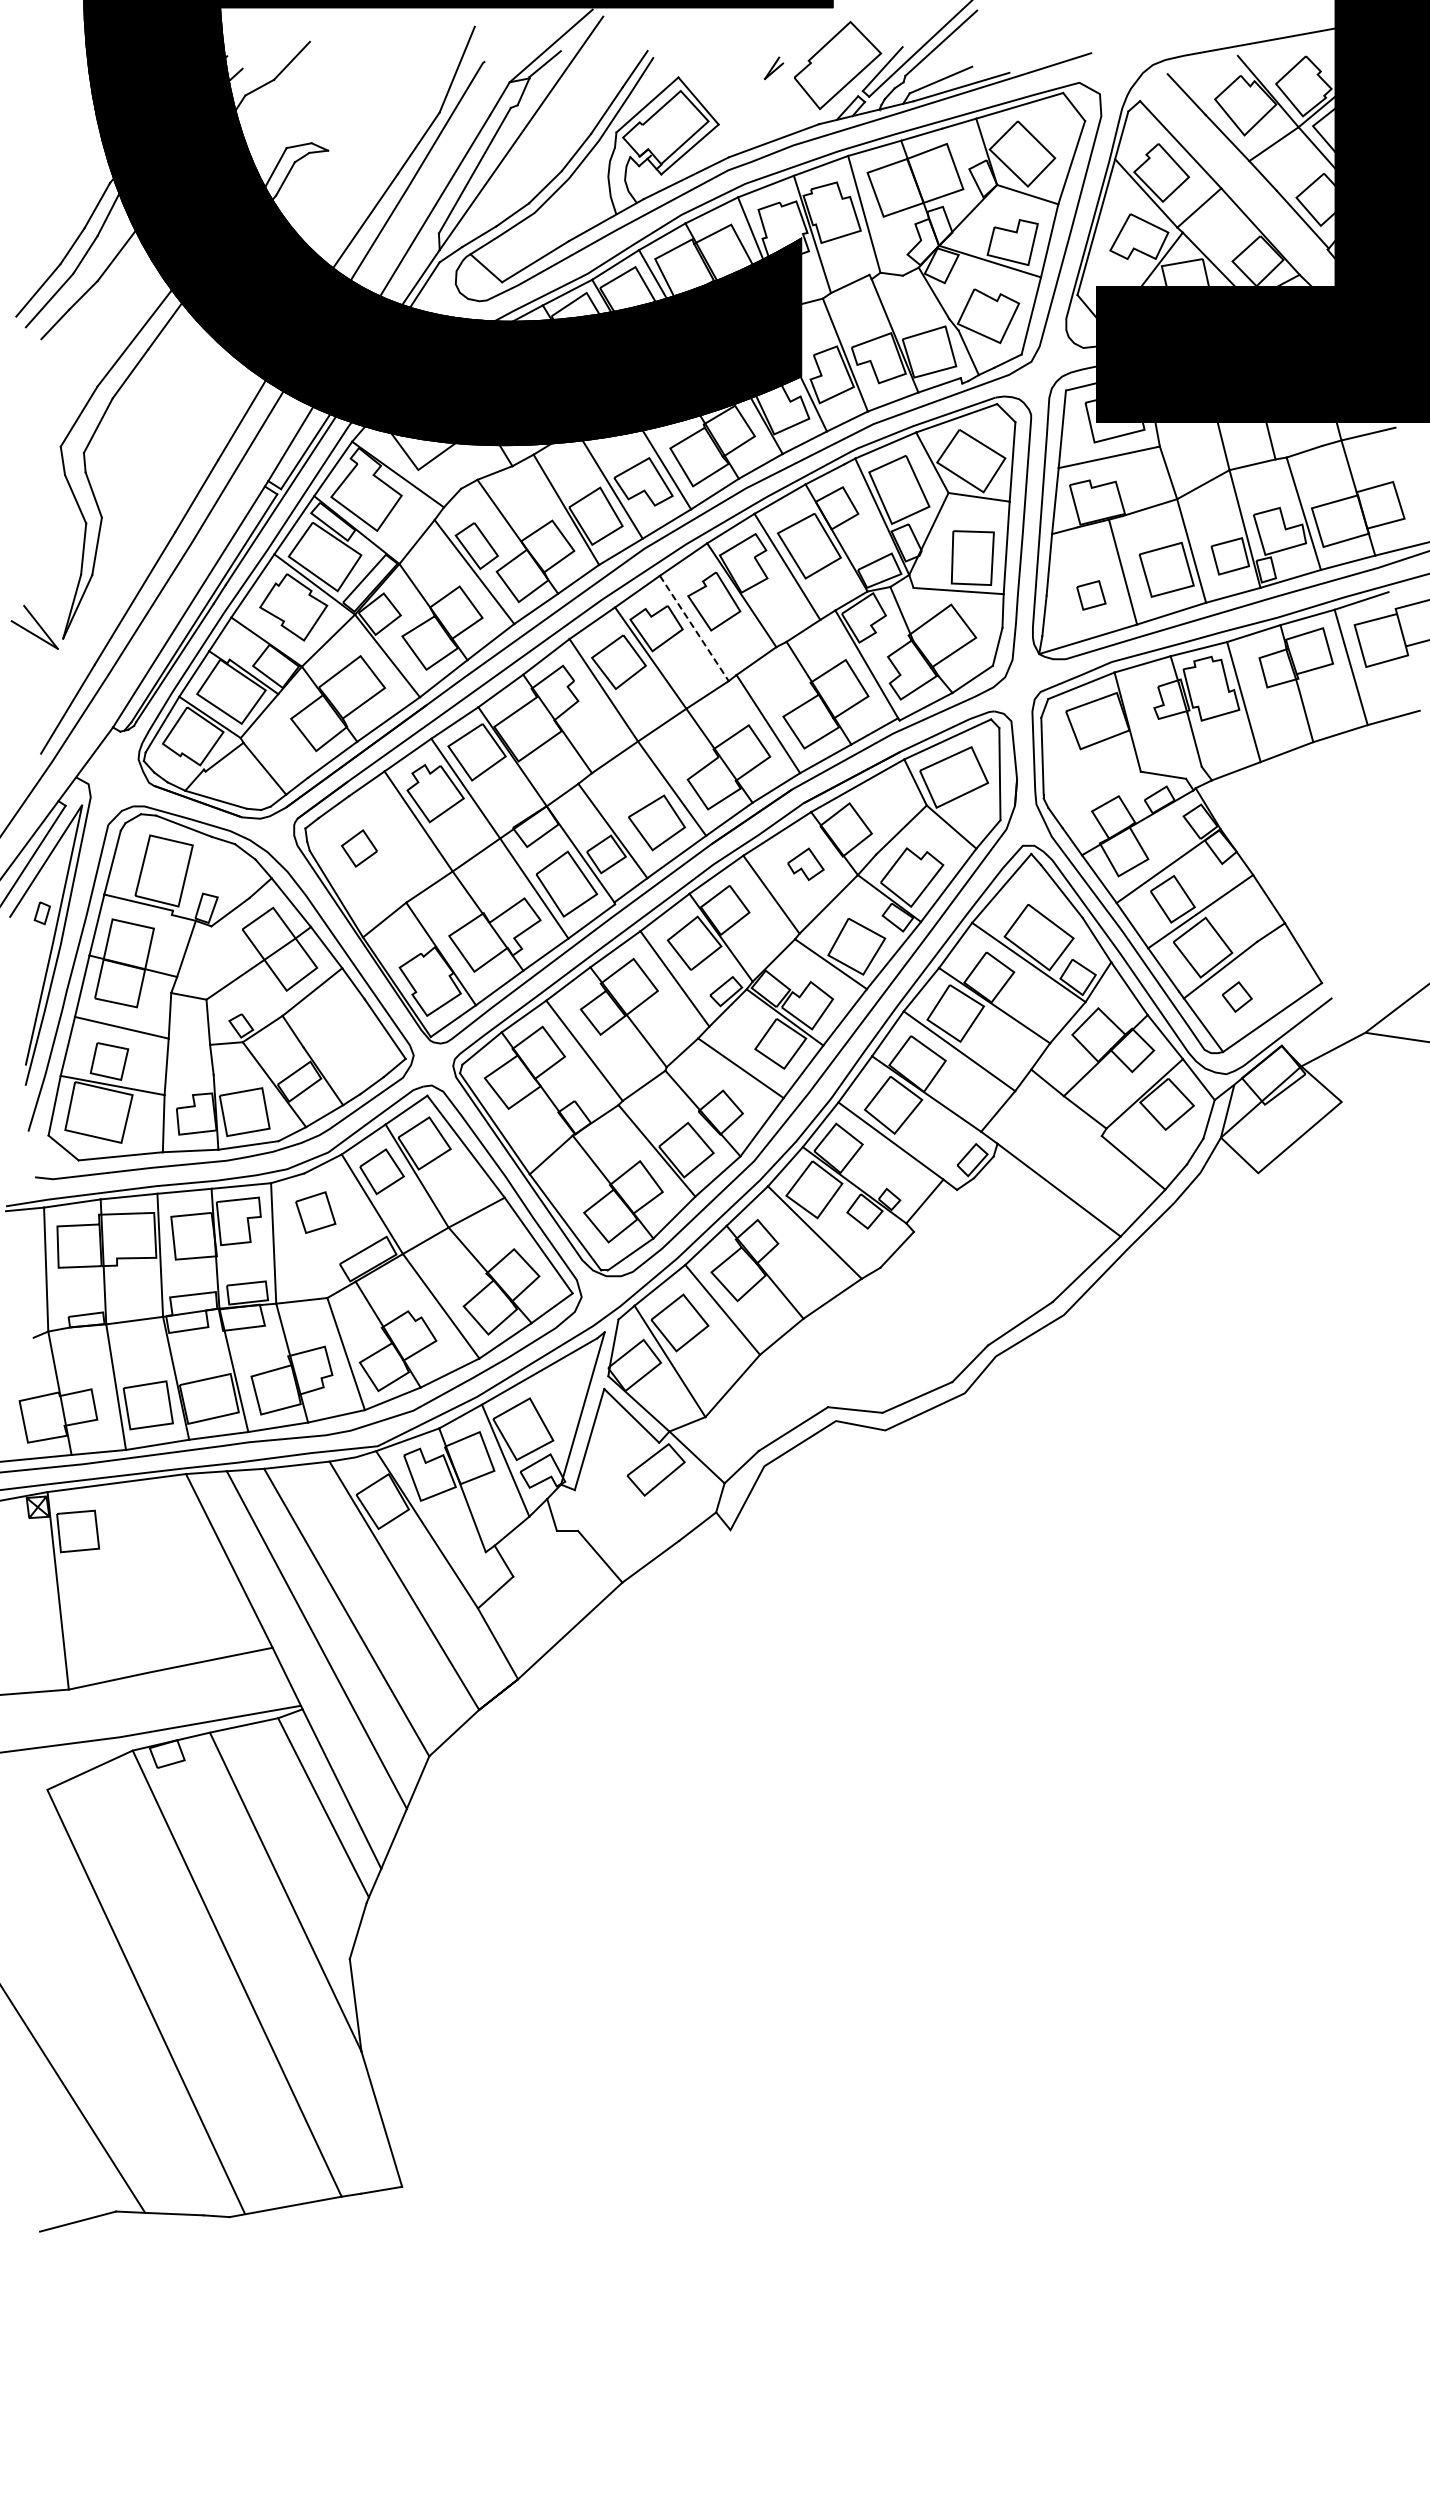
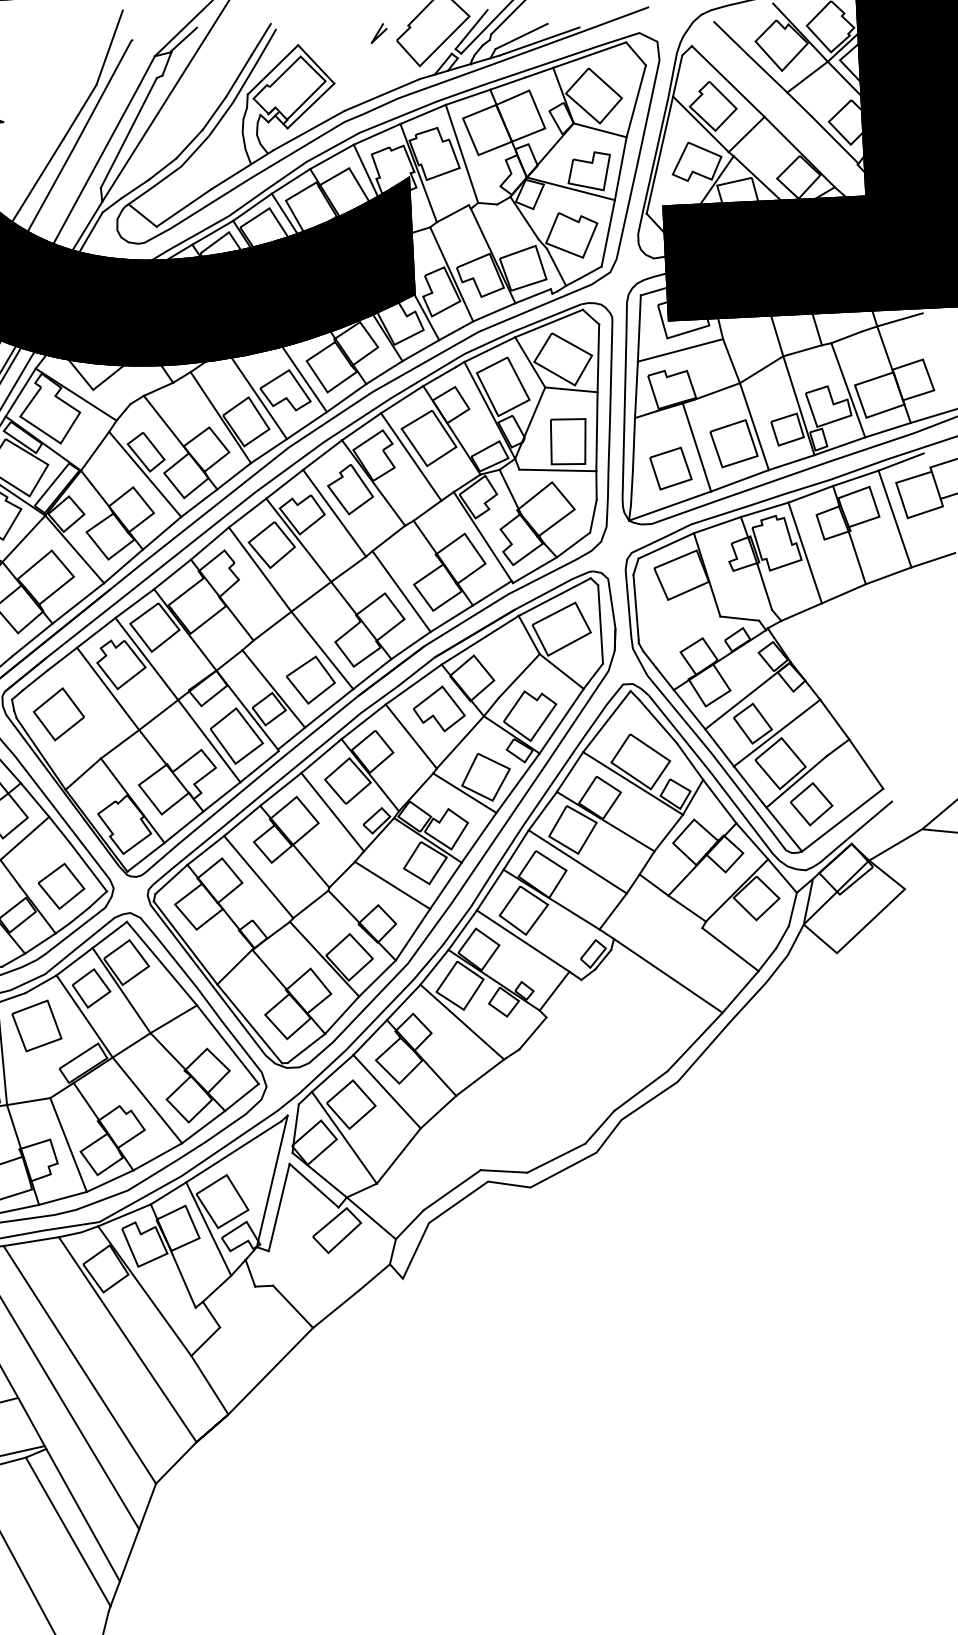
part: (1091, 595) -> (671, 468), size x1.67
line: (694, 628) -> (334, 513), dashed -> solid
part: (359, 848) -> (58, 714), size x1.67
part: (805, 864) -> (438, 709), size x1.67
part: (1237, 996) -> (811, 803), size x1.67
part: (352, 1050) -> (61, 886), added
part: (315, 1212) -> (36, 1025), size x1.43

